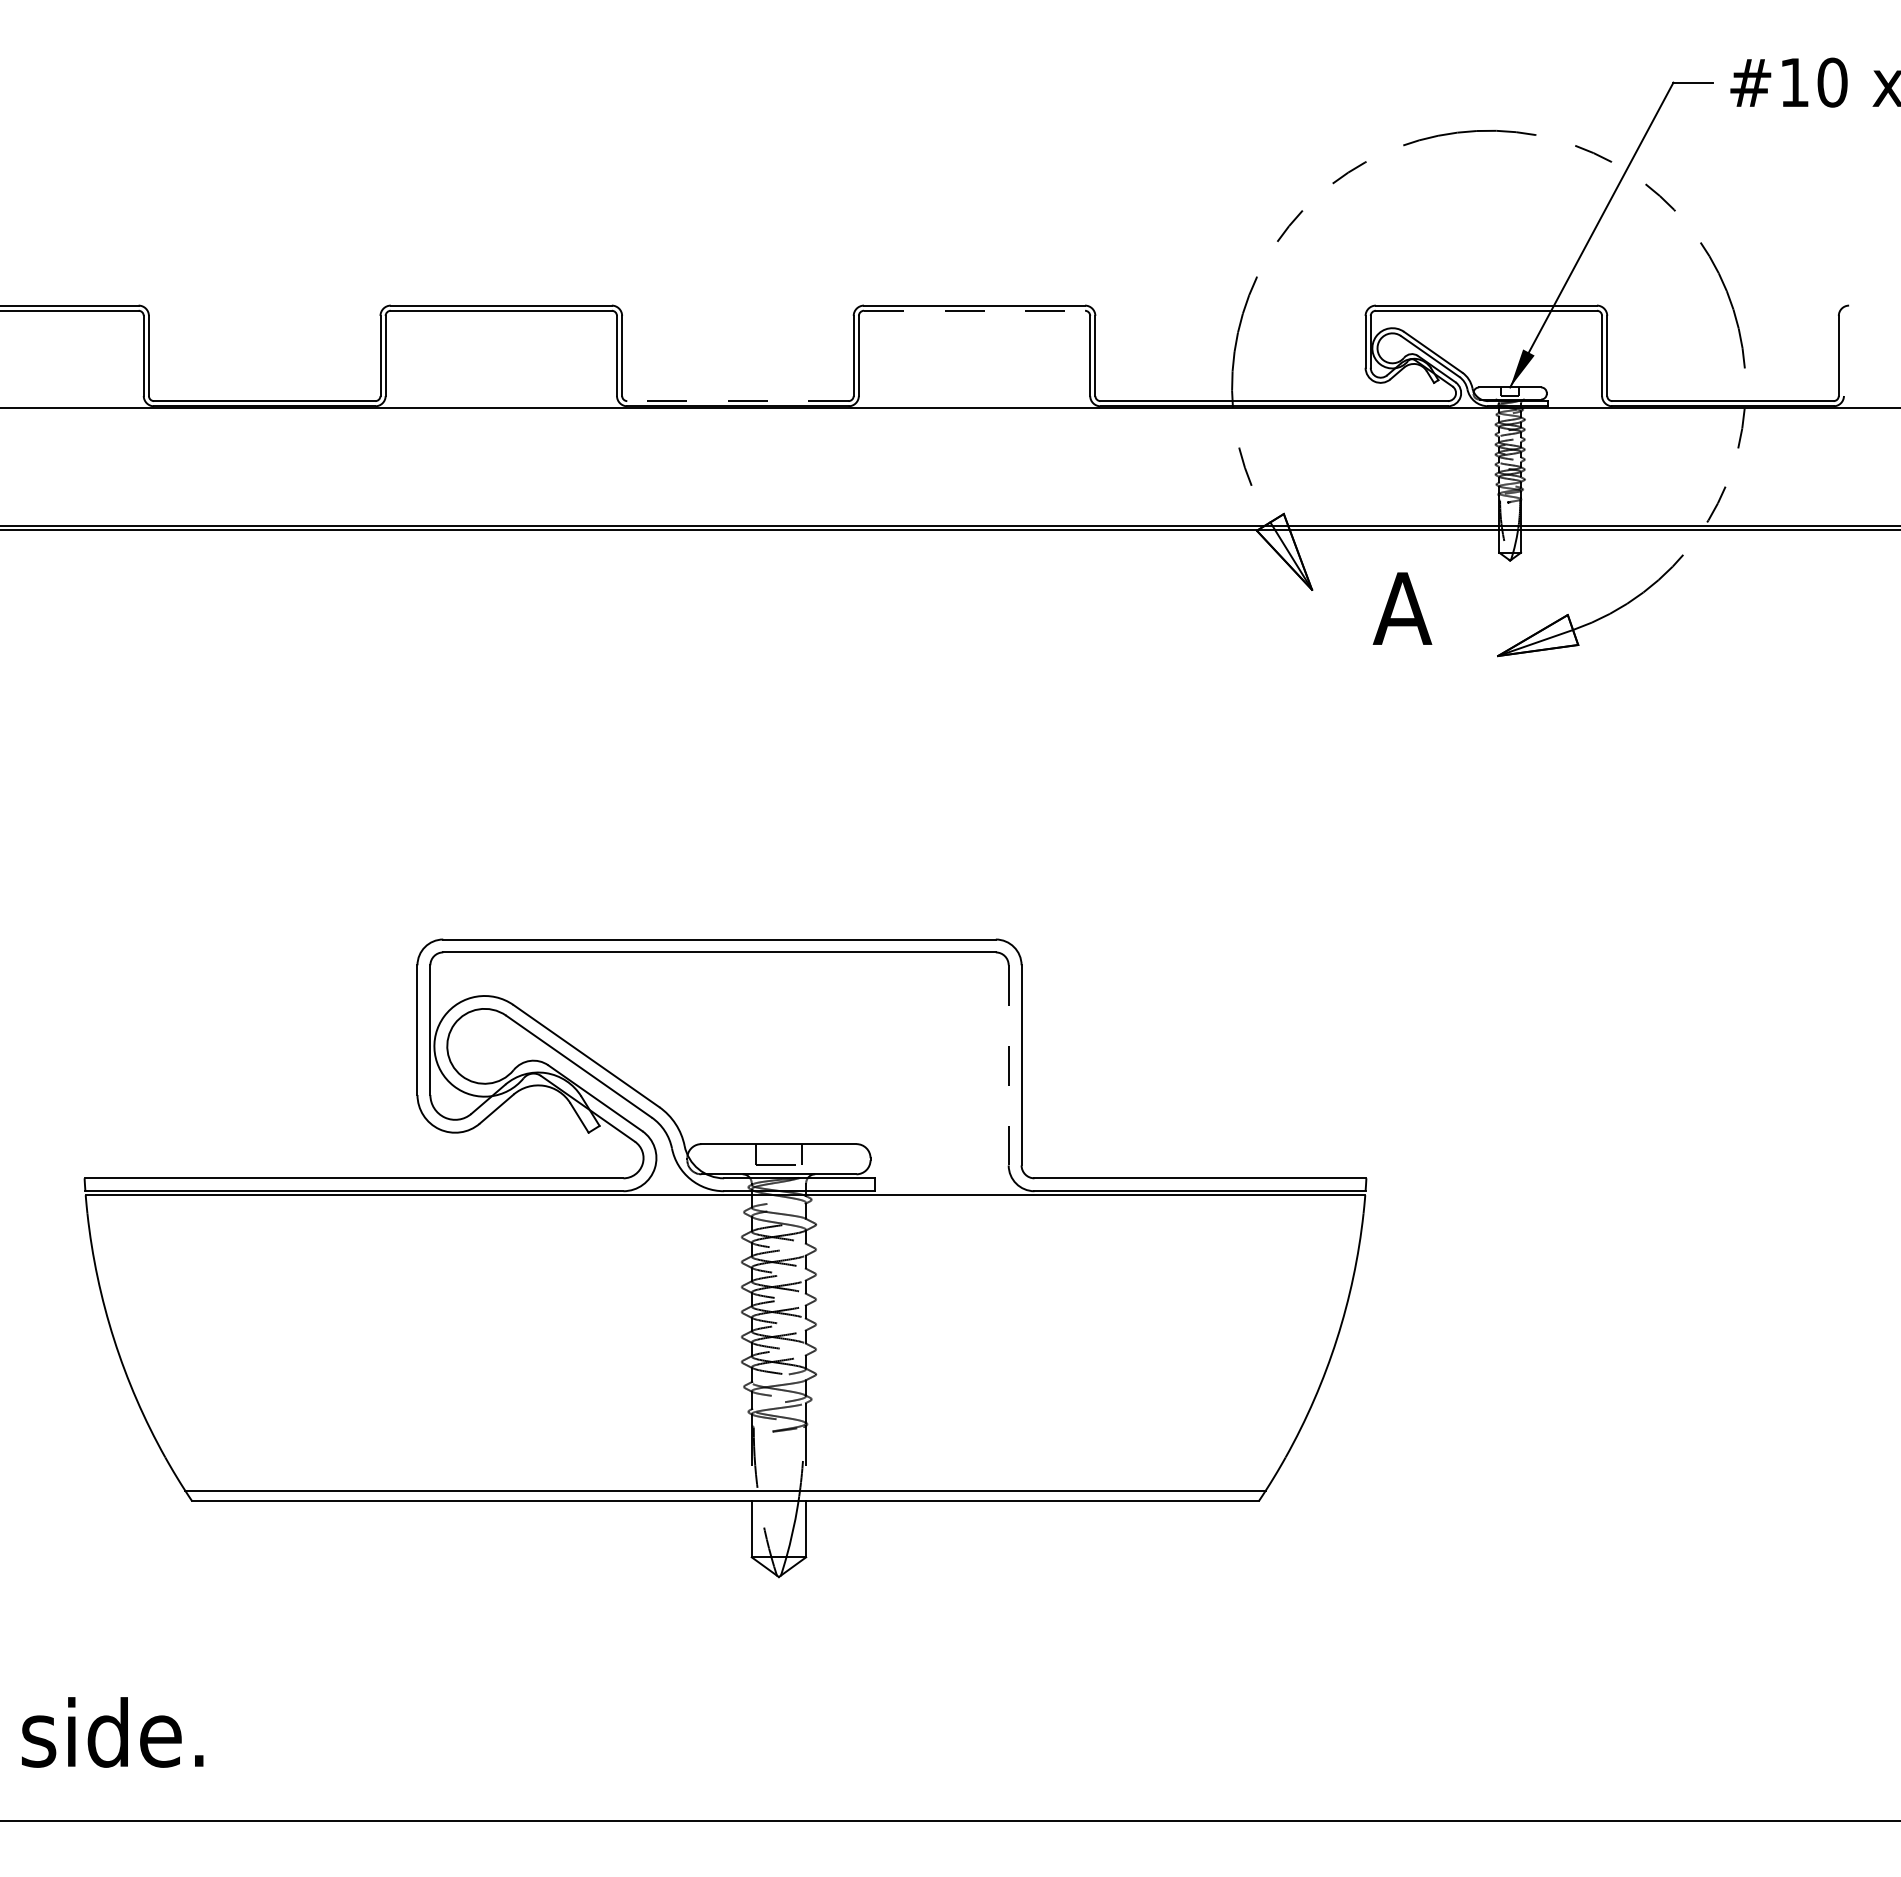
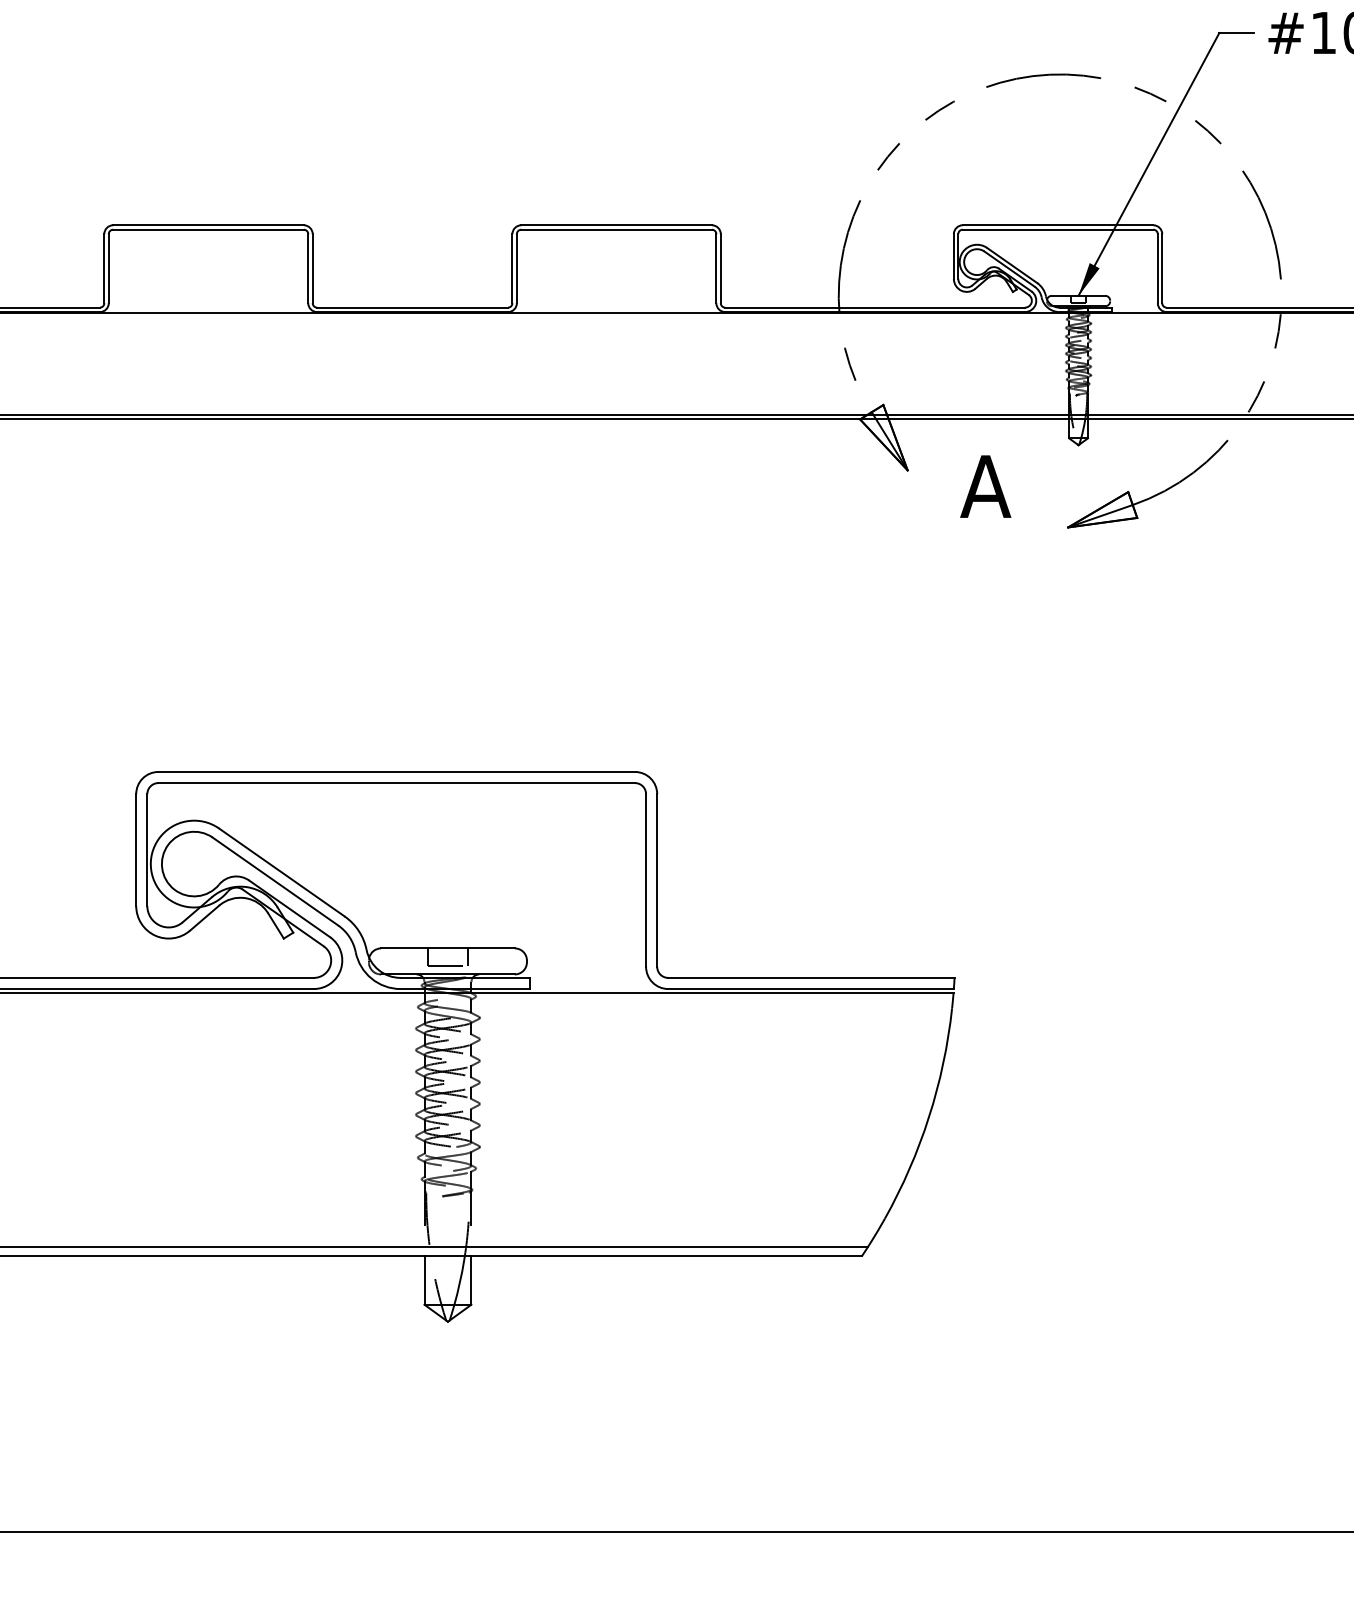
line: (974, 310) -> (616, 229), dashed -> solid
line: (737, 401) -> (412, 307), dashed -> solid
line: (1008, 1065) -> (645, 880), dashed -> solid

